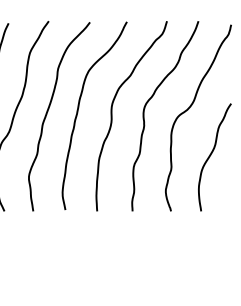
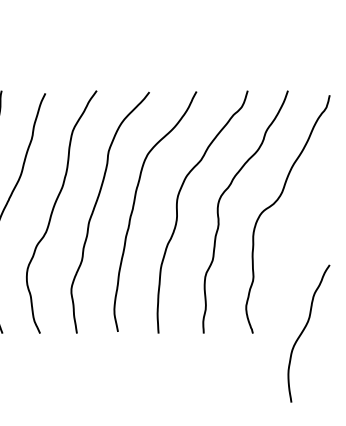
curve: (211, 154) -> (304, 330), moved

